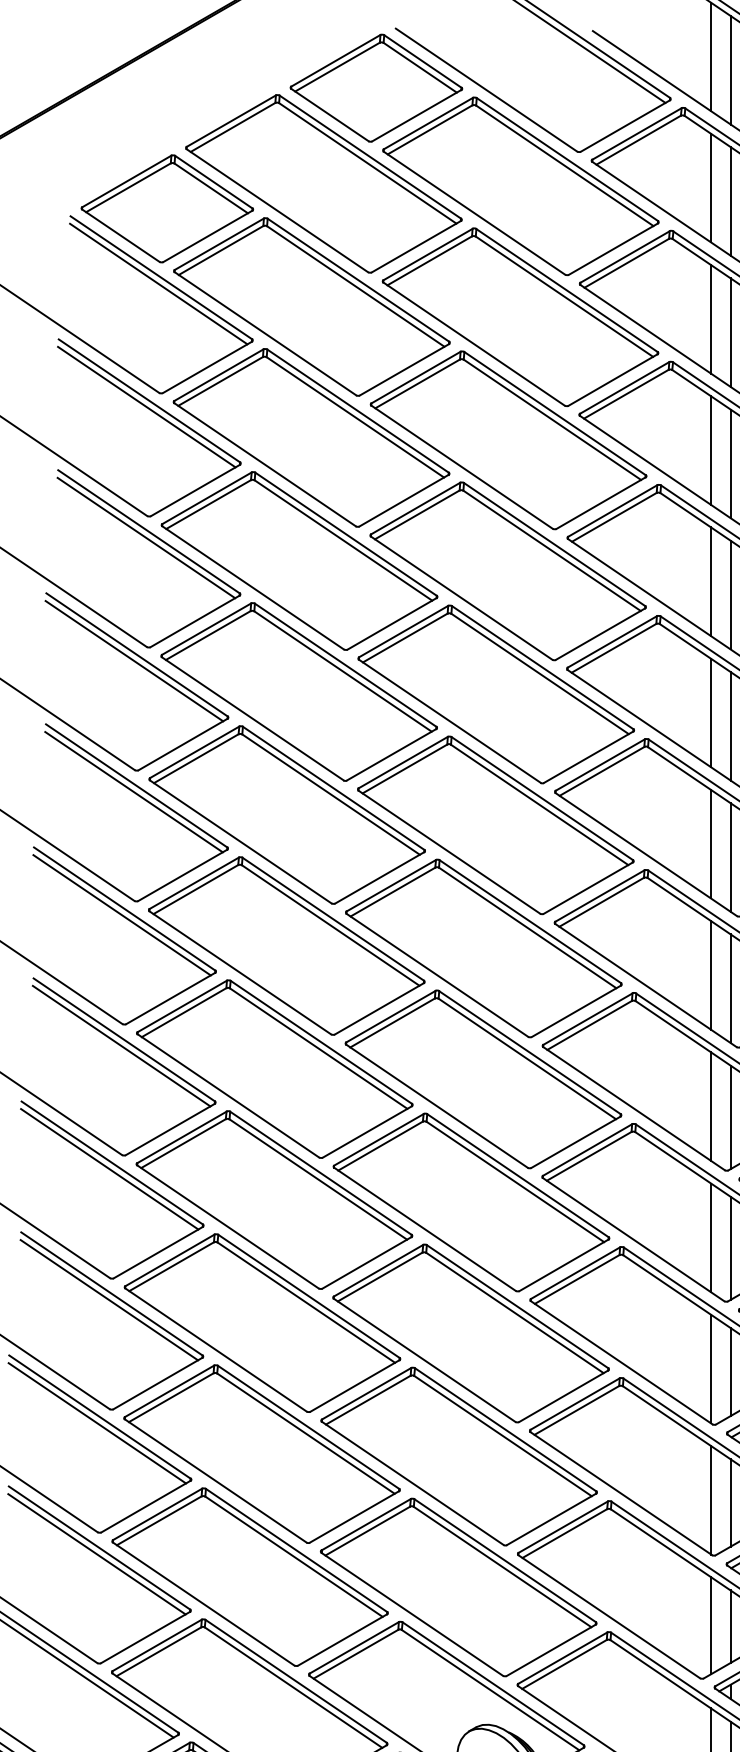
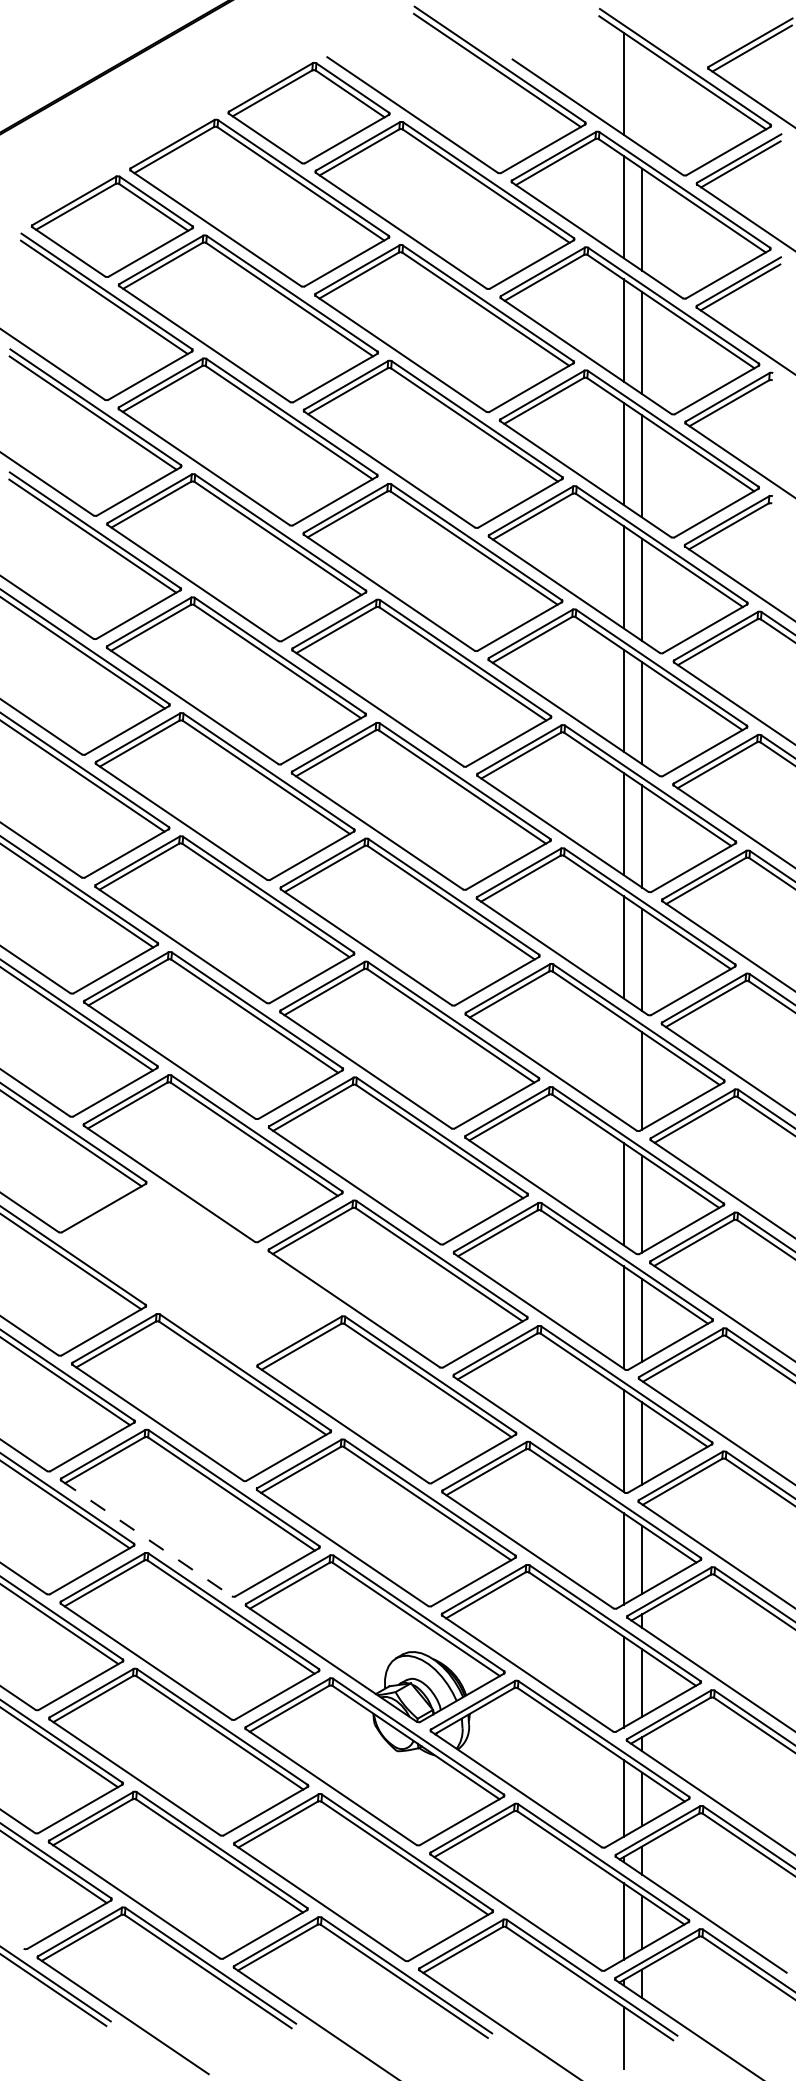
line: (731, 70) -> (642, 96), removed
line: (710, 1106) -> (623, 1070), removed
part: (262, 1322) -> (201, 1273), removed
line: (203, 1604) -> (146, 1538), solid -> dashed

